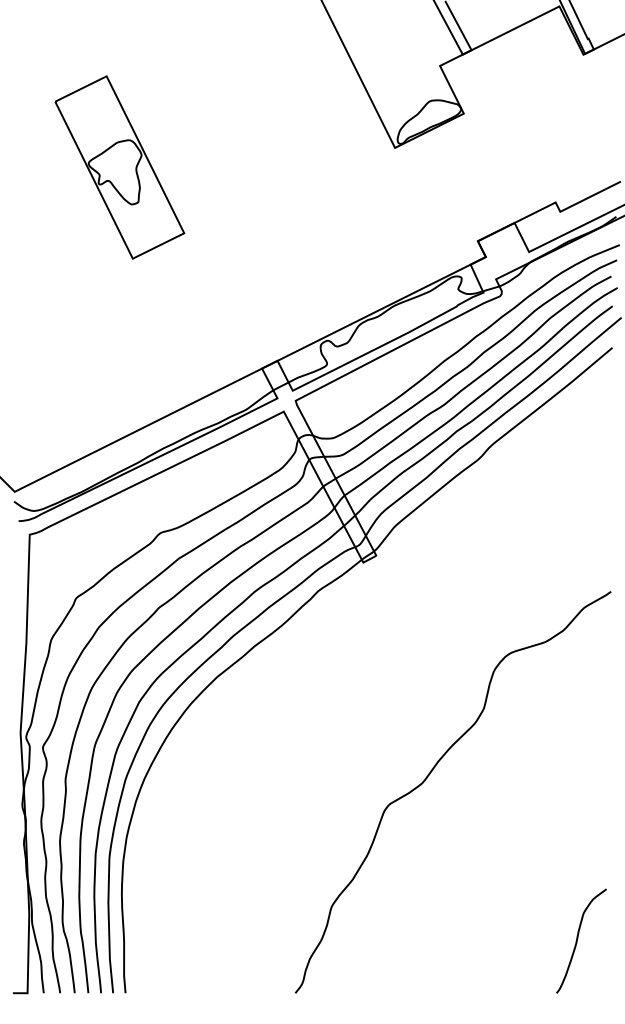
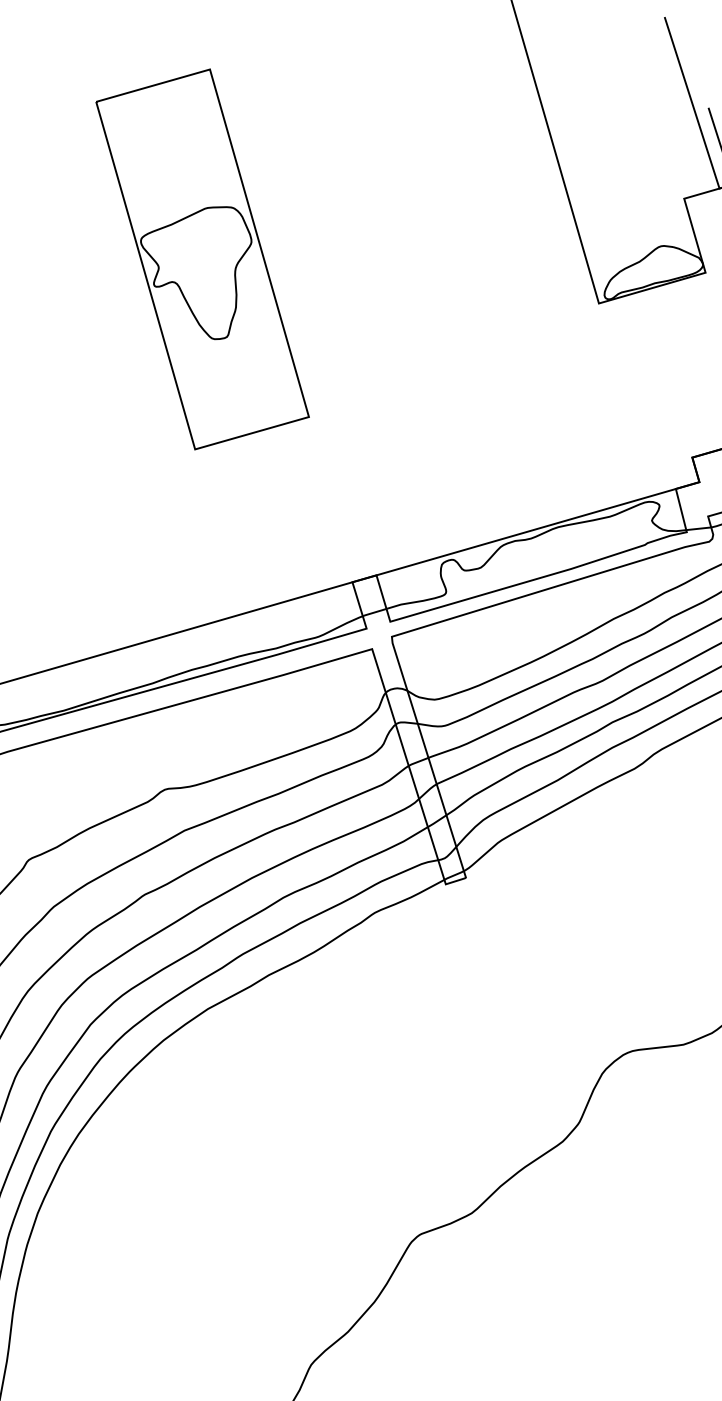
part: (119, 167) -> (202, 259), size x1.43

